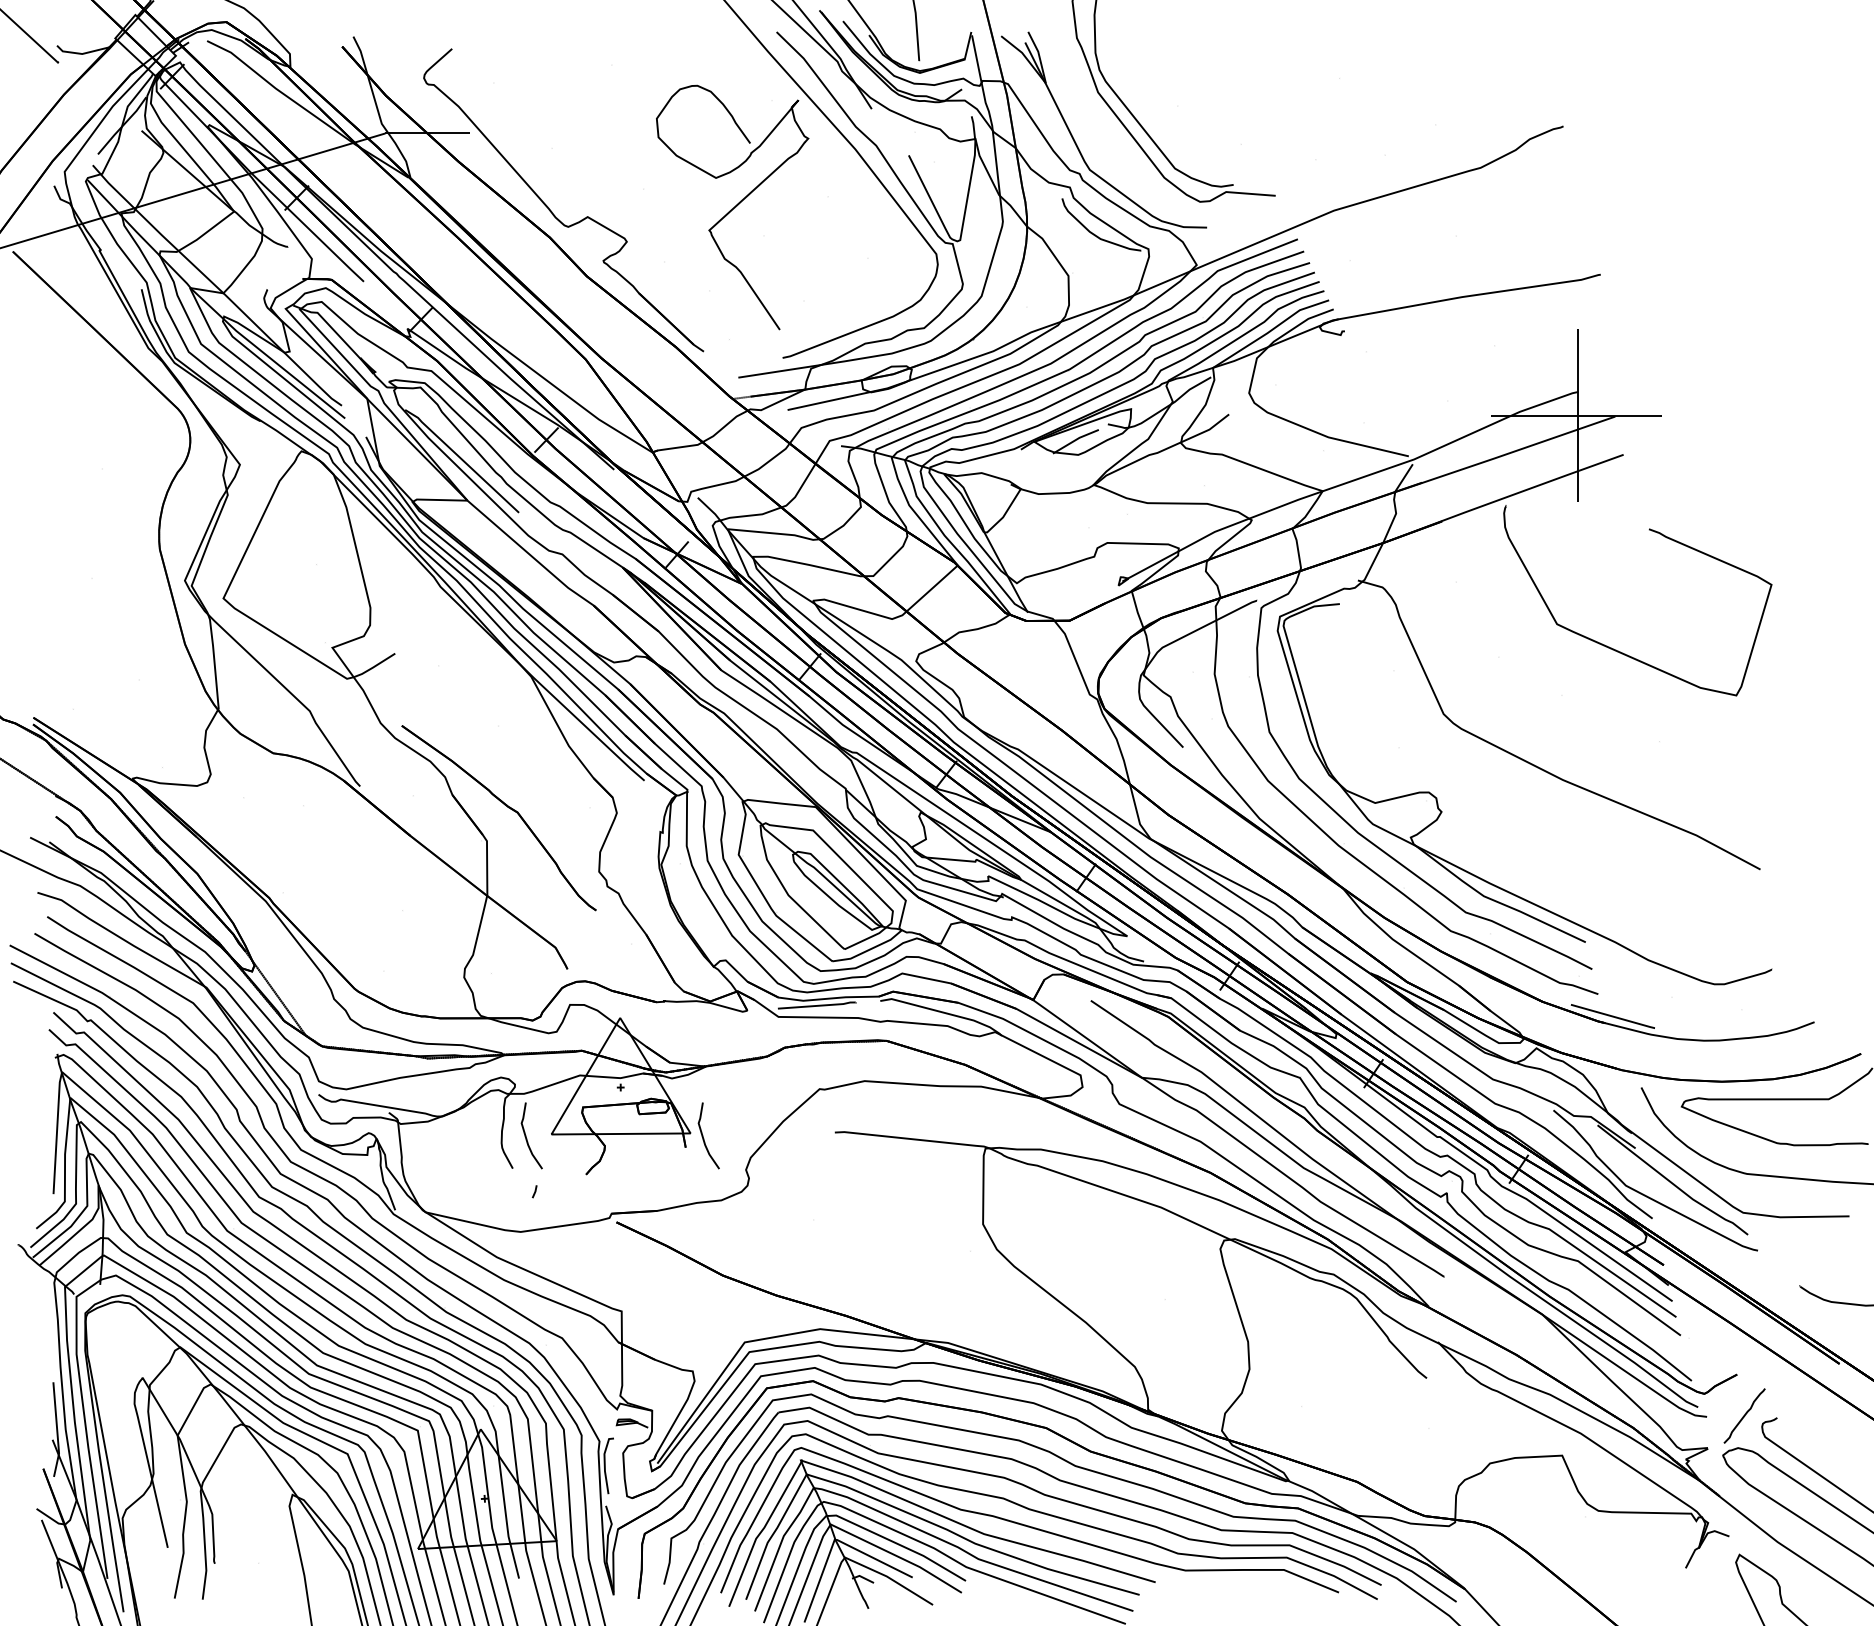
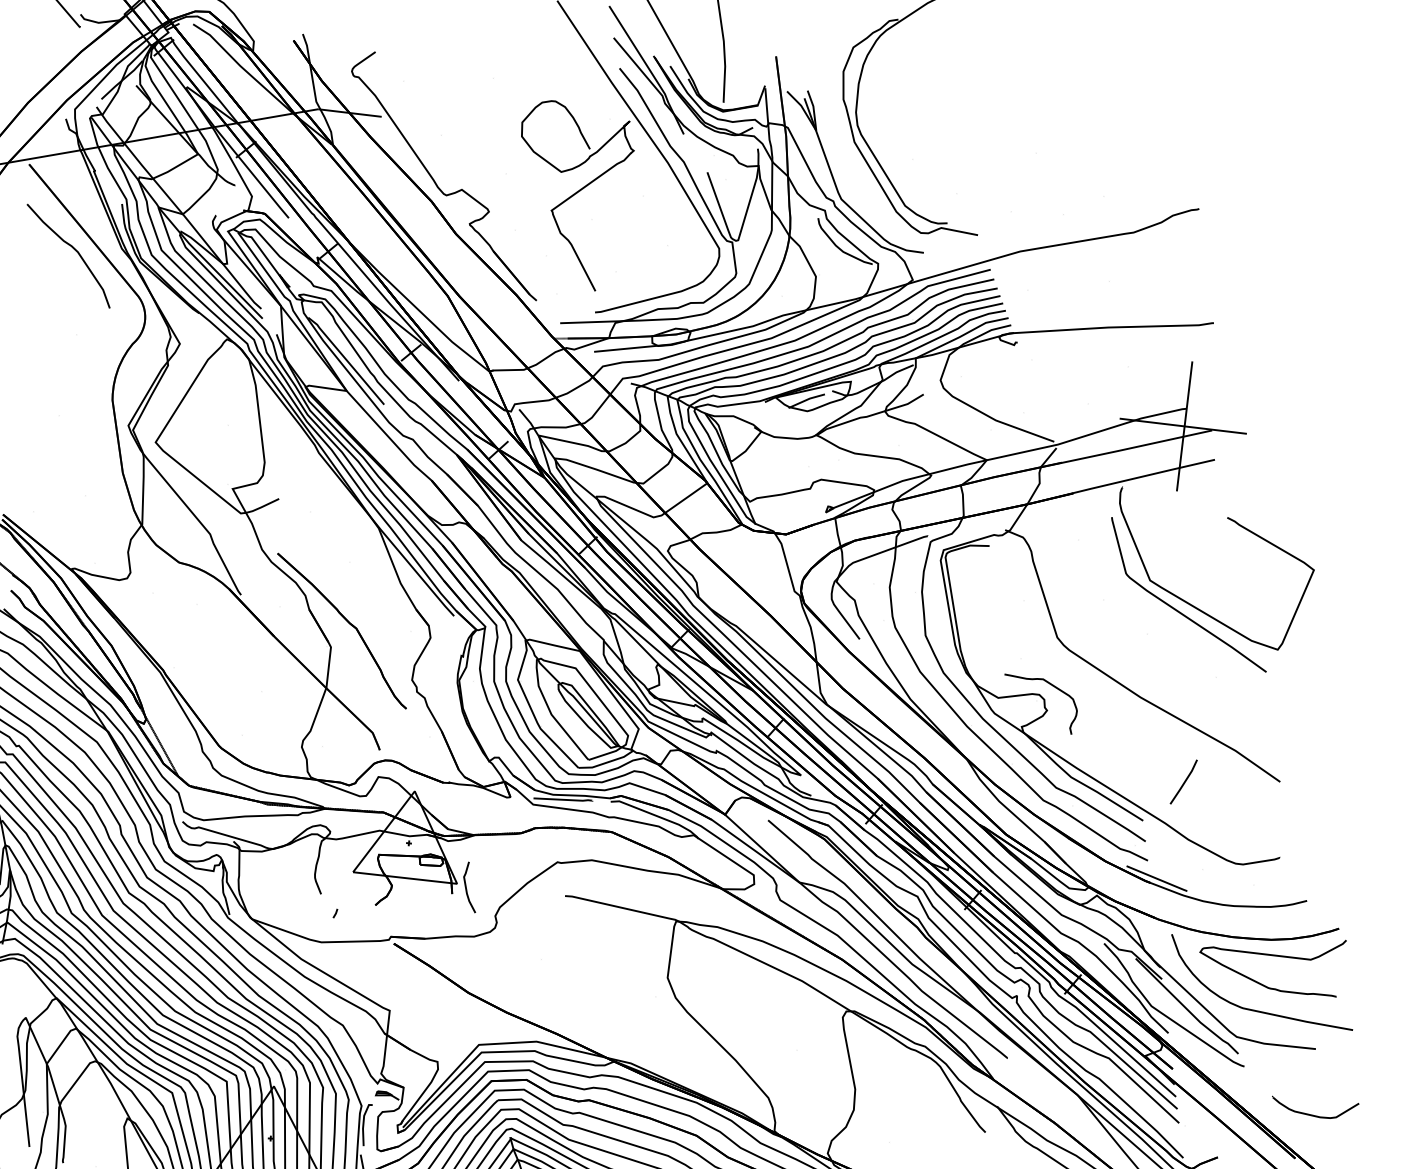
curve: (84, 356) -> (73, 249), added
curve: (1598, 659) -> (1177, 610), added
curve: (1443, 778) -> (1051, 685), added
line: (1633, 884) -> (1184, 781), added
curve: (526, 1135) -> (334, 870), removed

